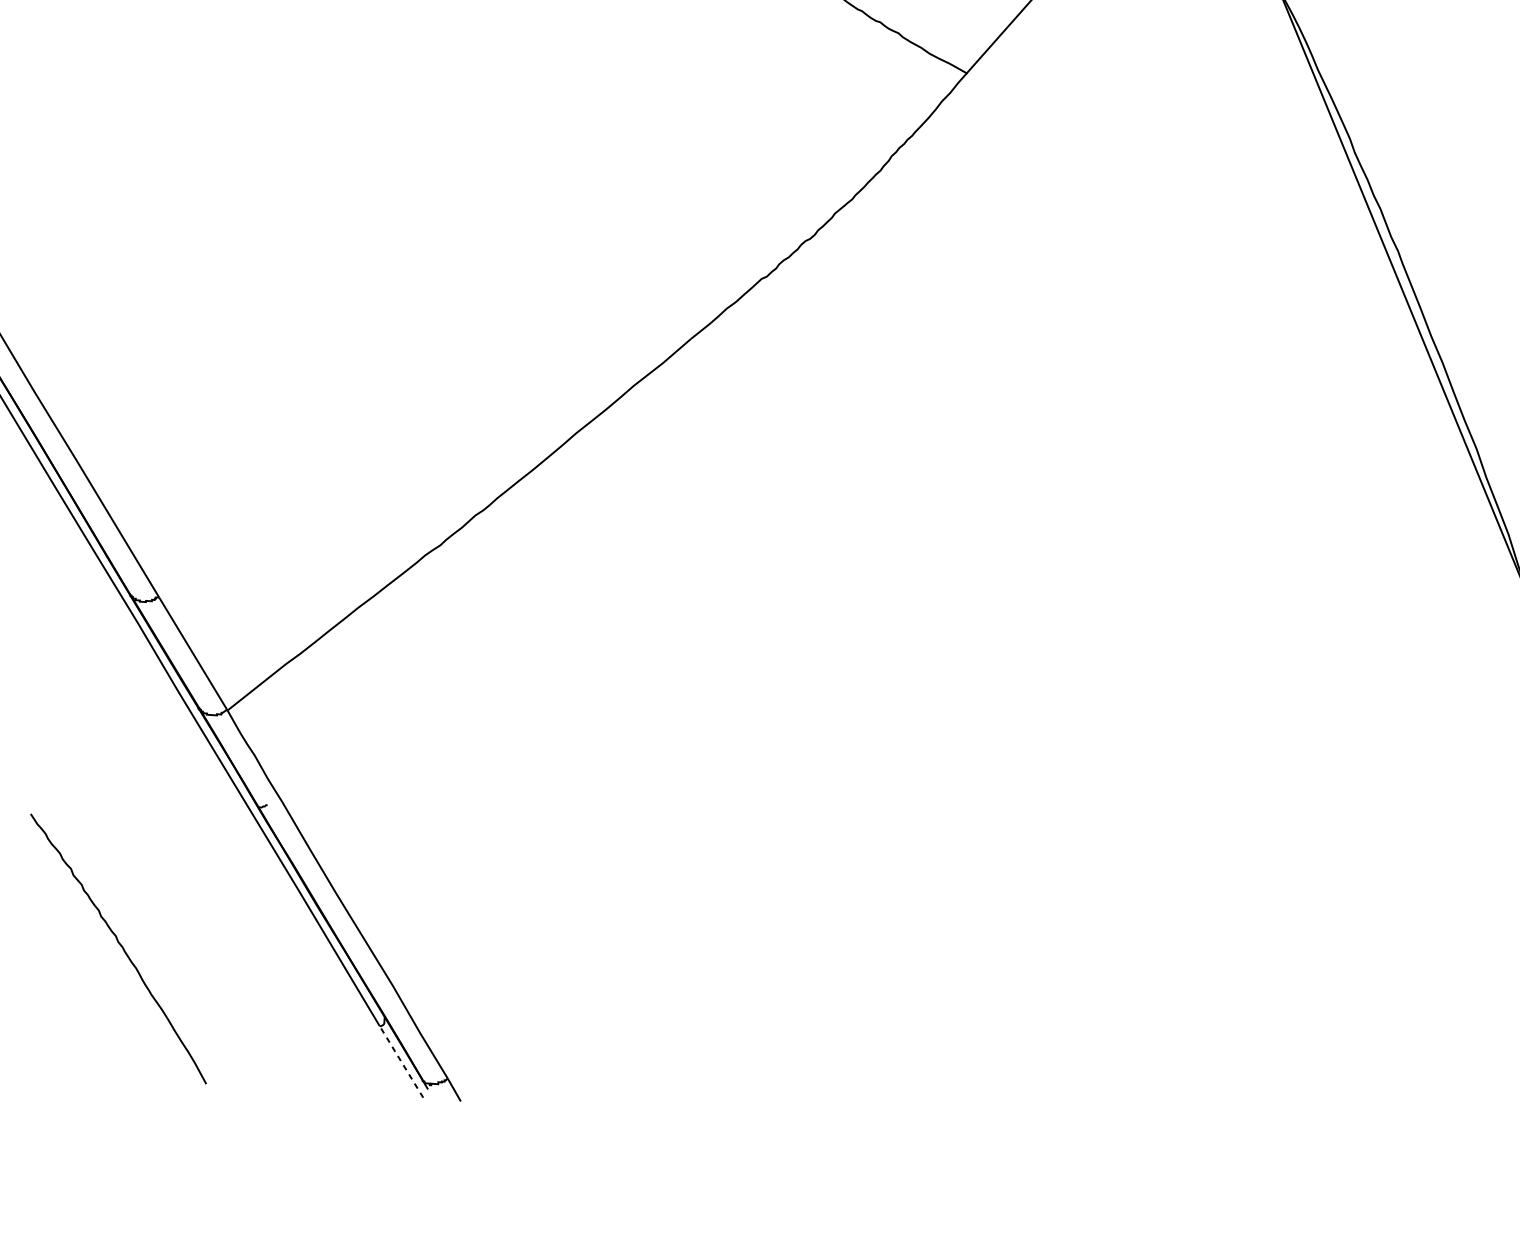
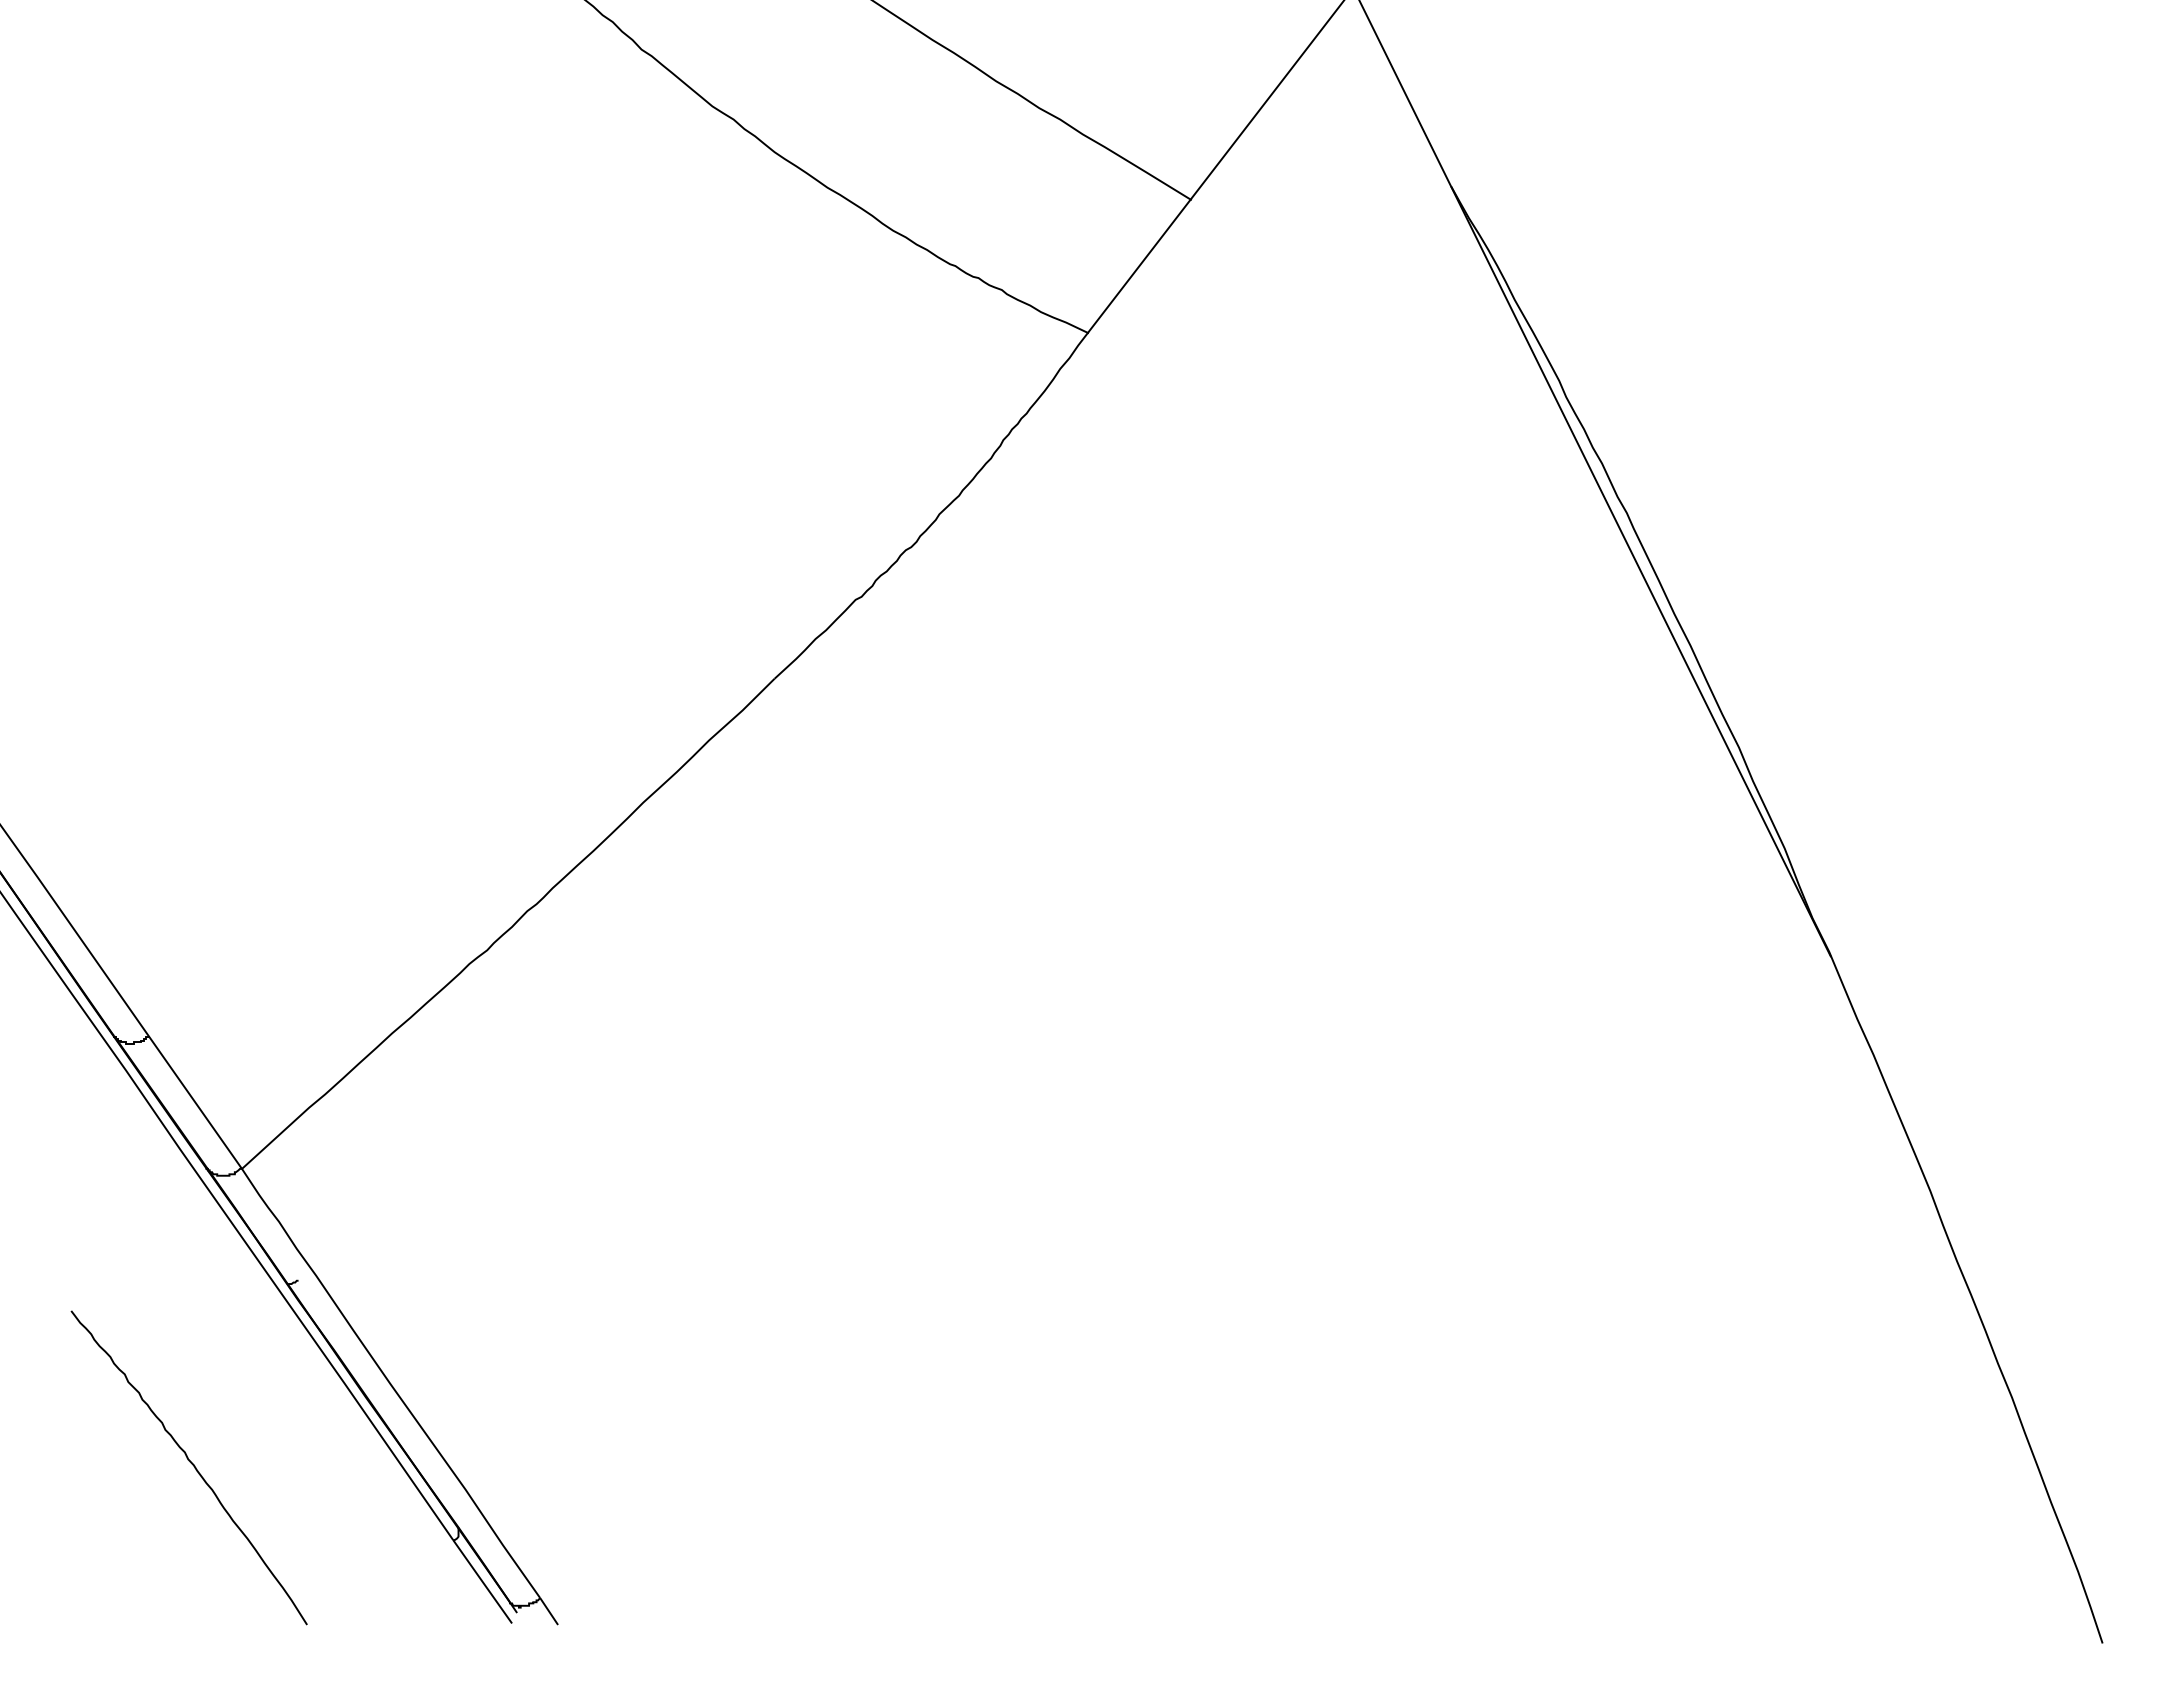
curve: (120, 946) -> (191, 1464), moved
line: (402, 1062) -> (483, 1582), dashed -> solid

